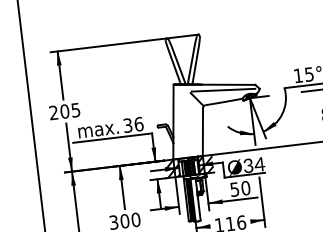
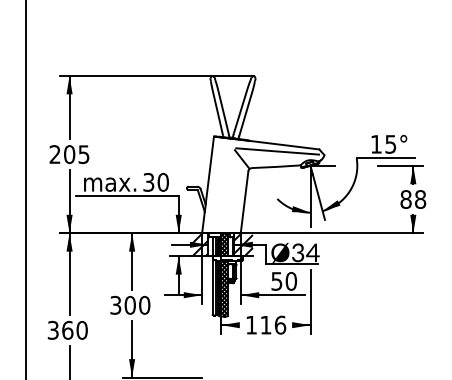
text: (139, 124) -> (163, 182), 36 -> 30
hatch: (194, 199) -> (223, 288), added

